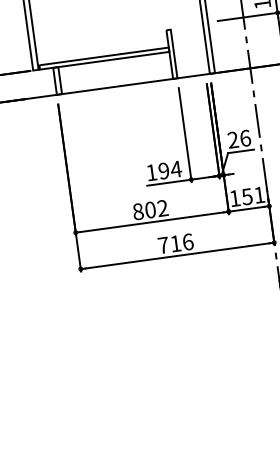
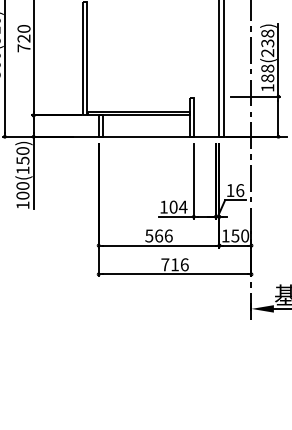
text: (233, 140) -> (230, 190), 26 -> 16
text: (163, 170) -> (173, 206), 194 -> 104
text: (259, 194) -> (245, 235), 151 -> 150
text: (149, 209) -> (158, 235), 802 -> 566

